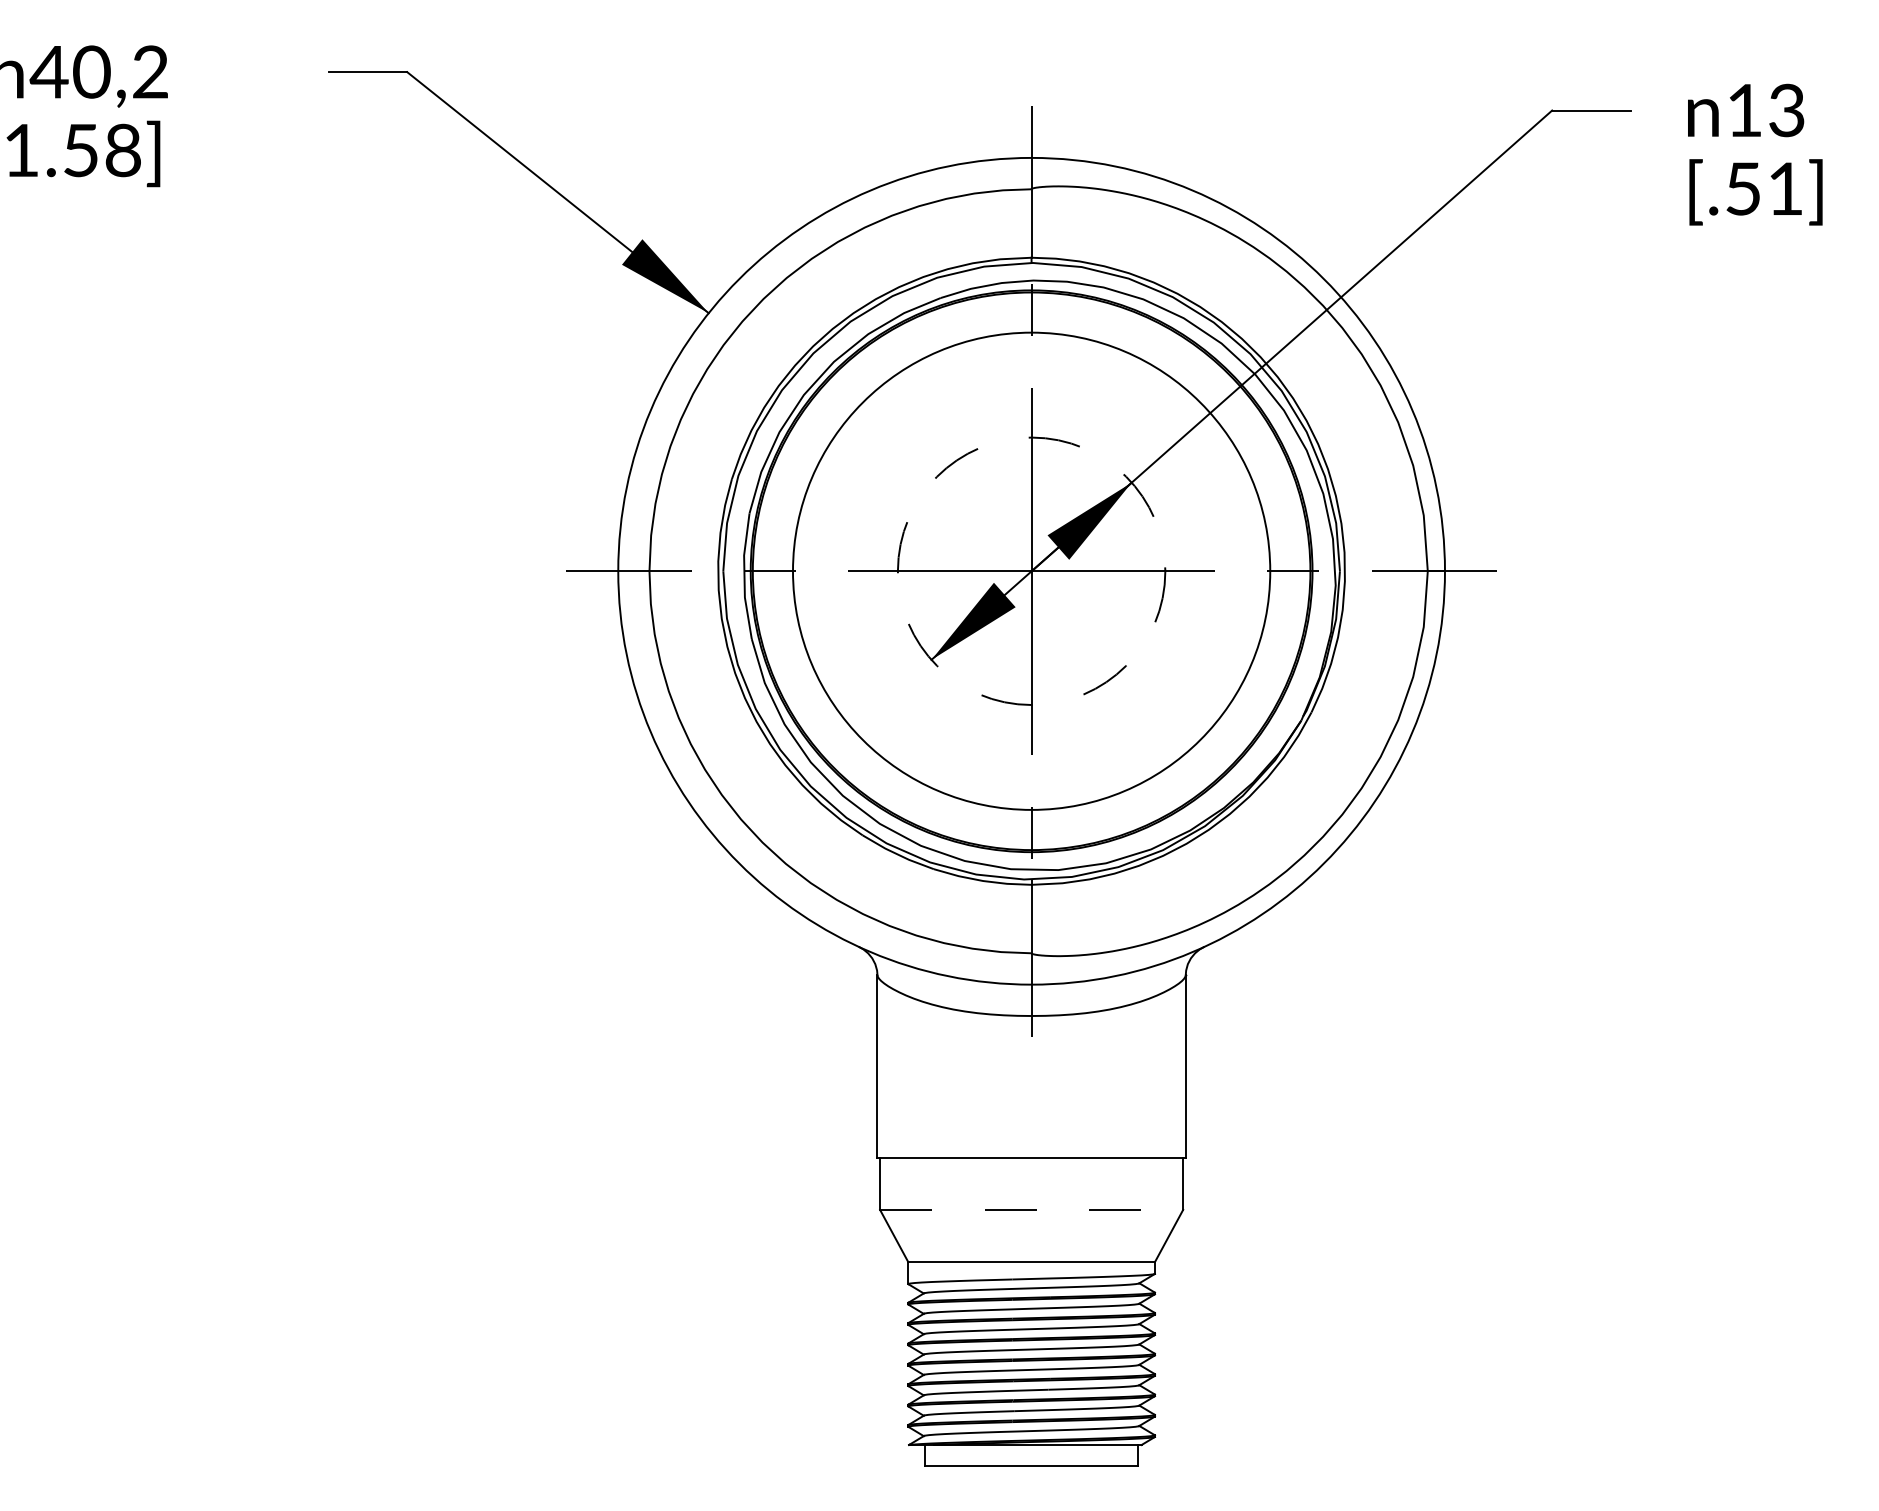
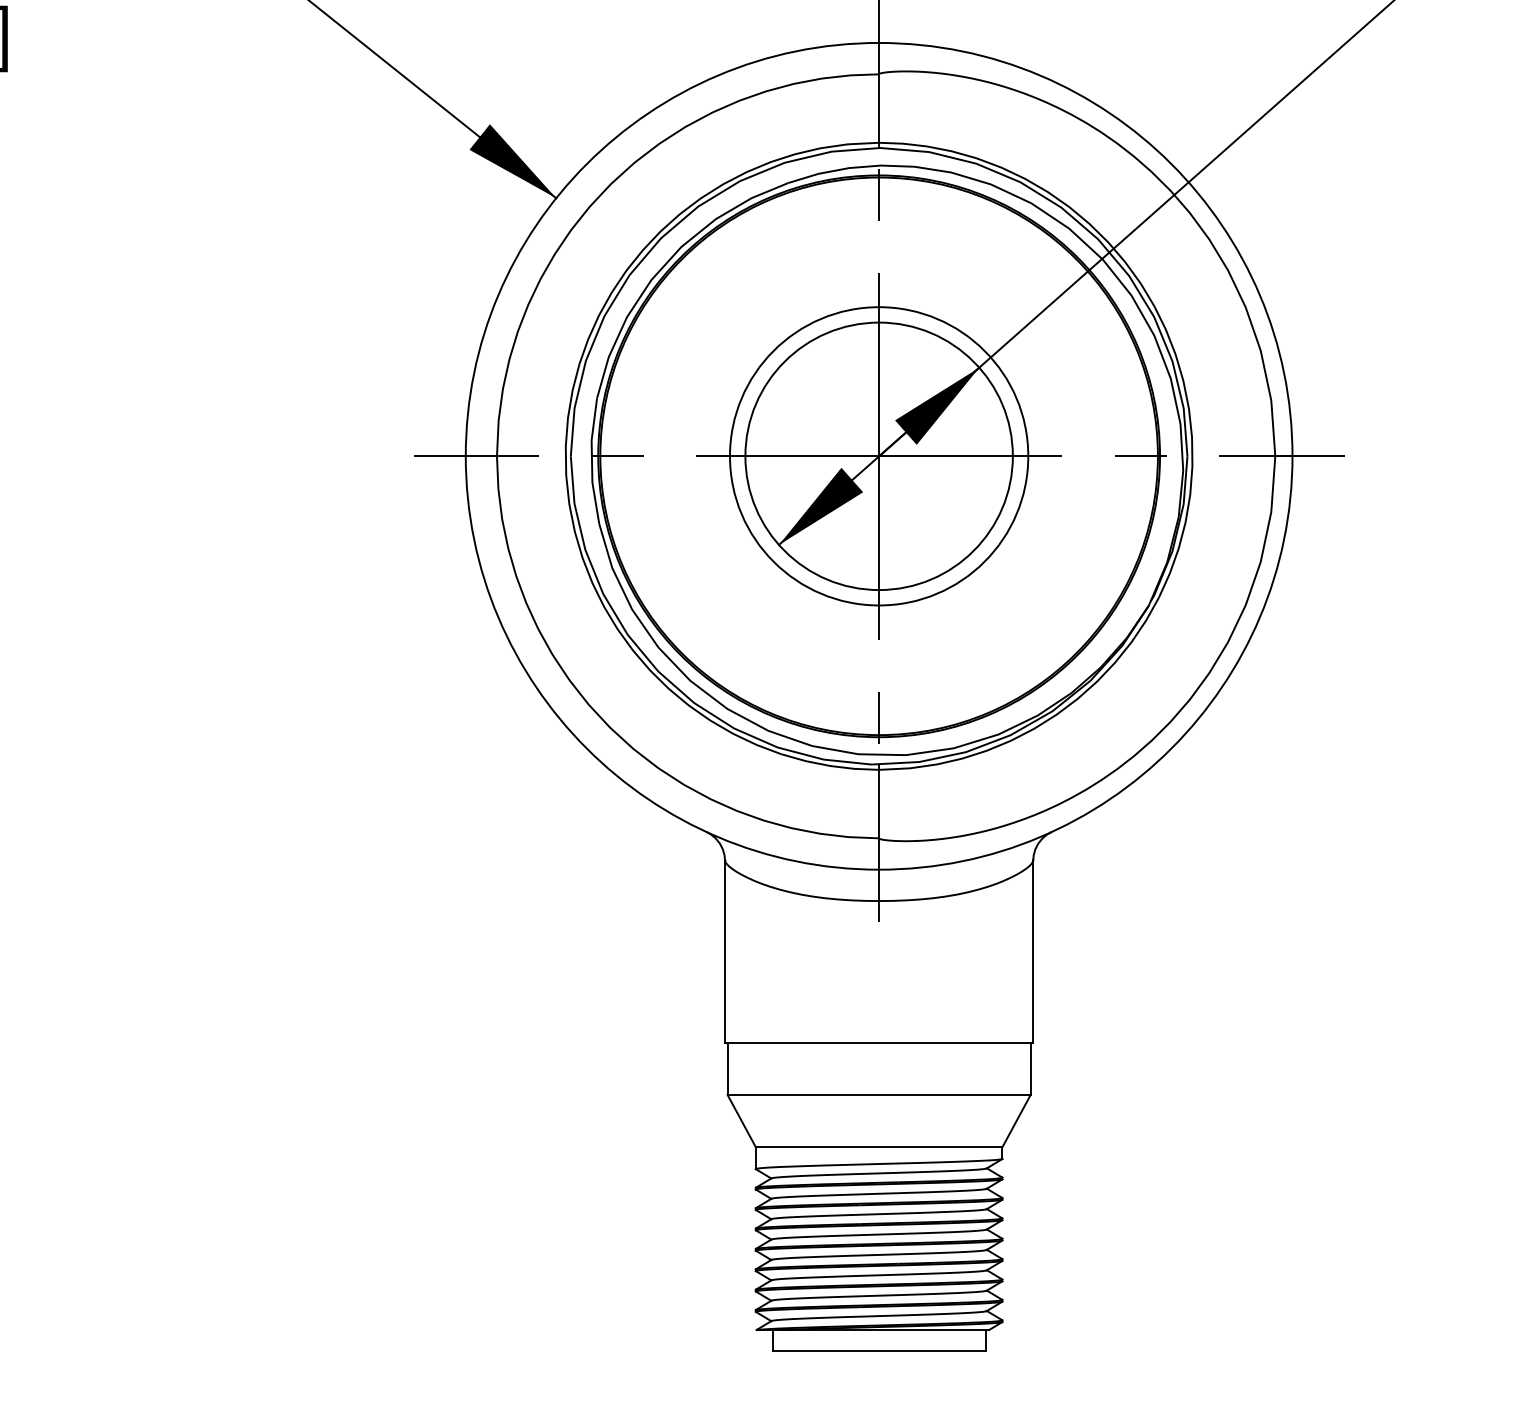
circle: (1031, 571) -> (879, 456), dashed -> solid
circle: (1031, 571) -> (879, 456), size x0.62
line: (1031, 1209) -> (879, 1094), dashed -> solid

